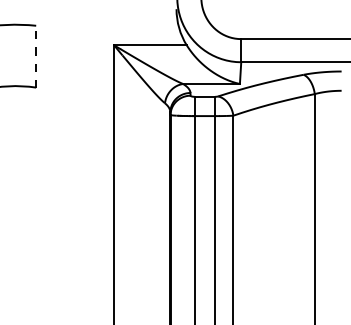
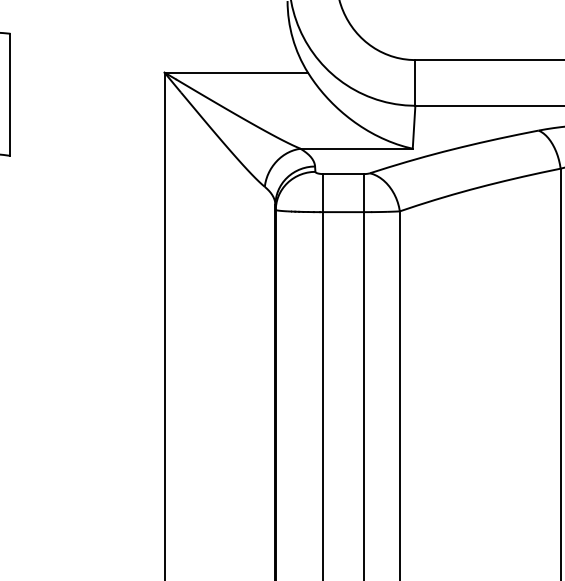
line: (36, 56) -> (11, 94), dashed -> solid

